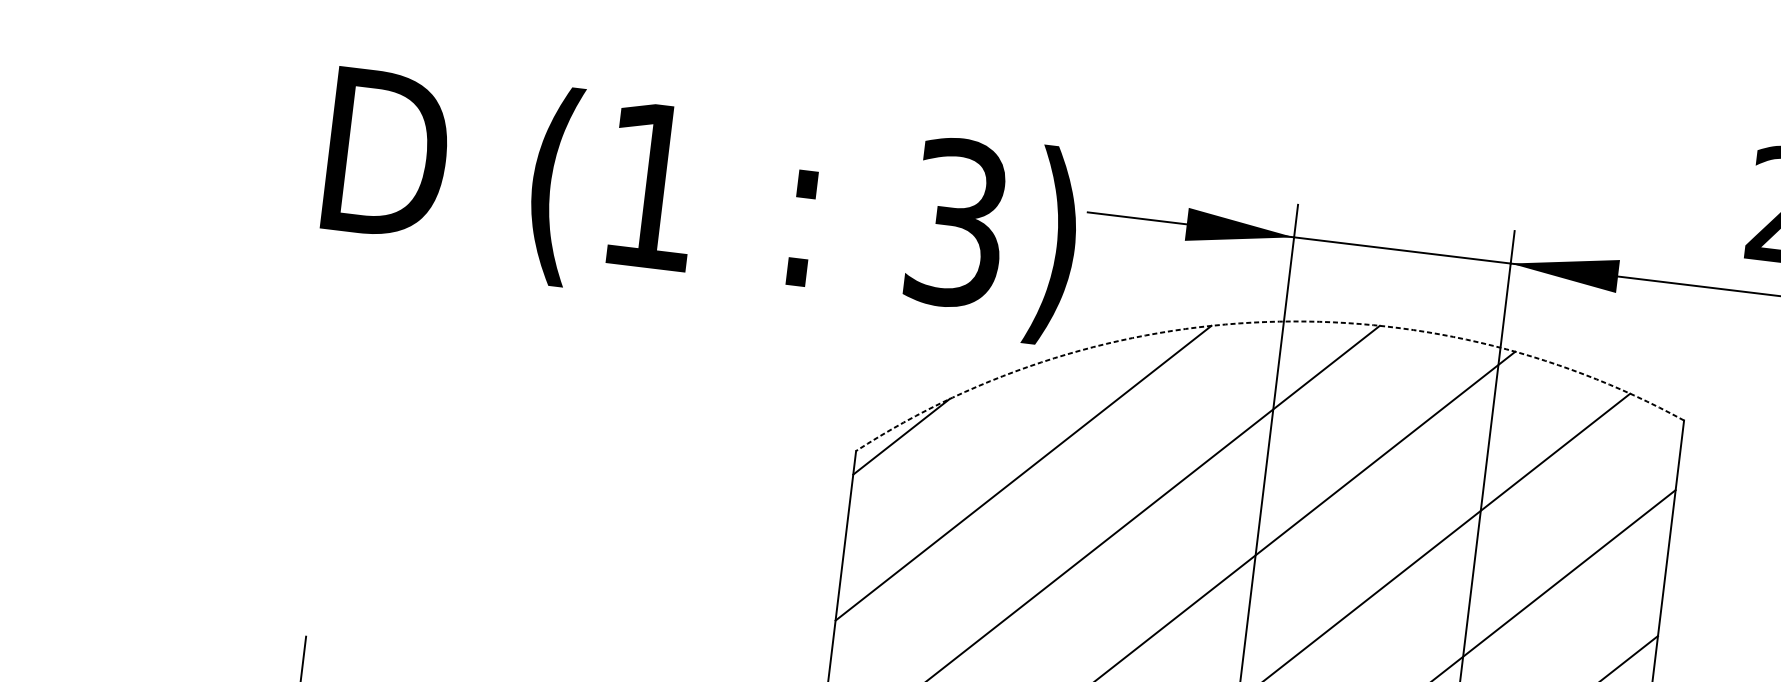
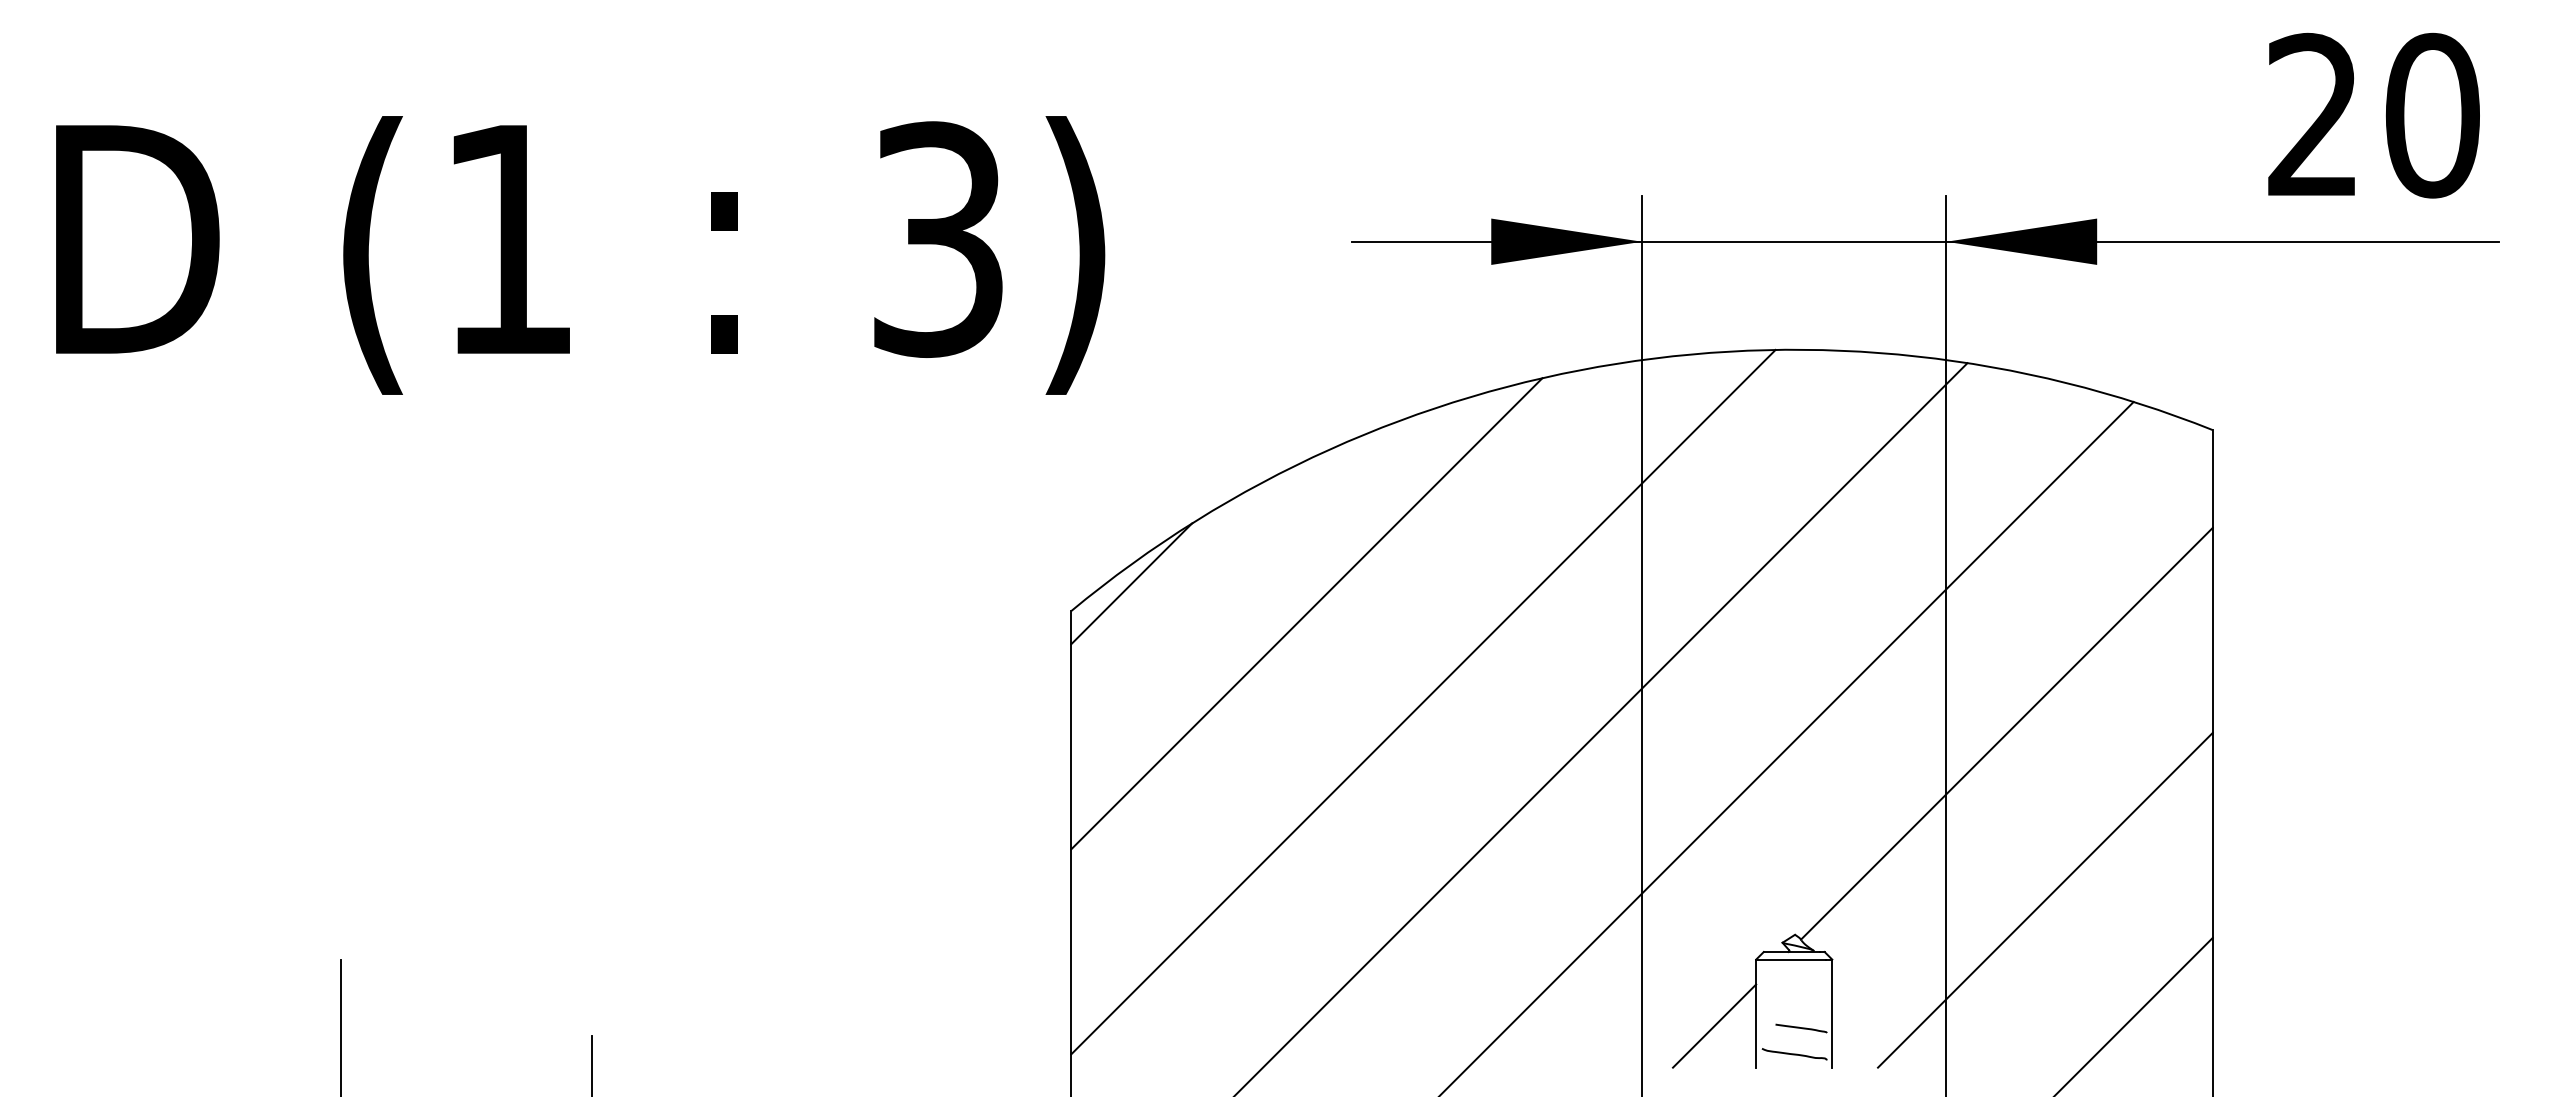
text: (701, 203) -> (580, 255), moved
arc: (1266, 321) -> (1617, 363), dashed -> solid

